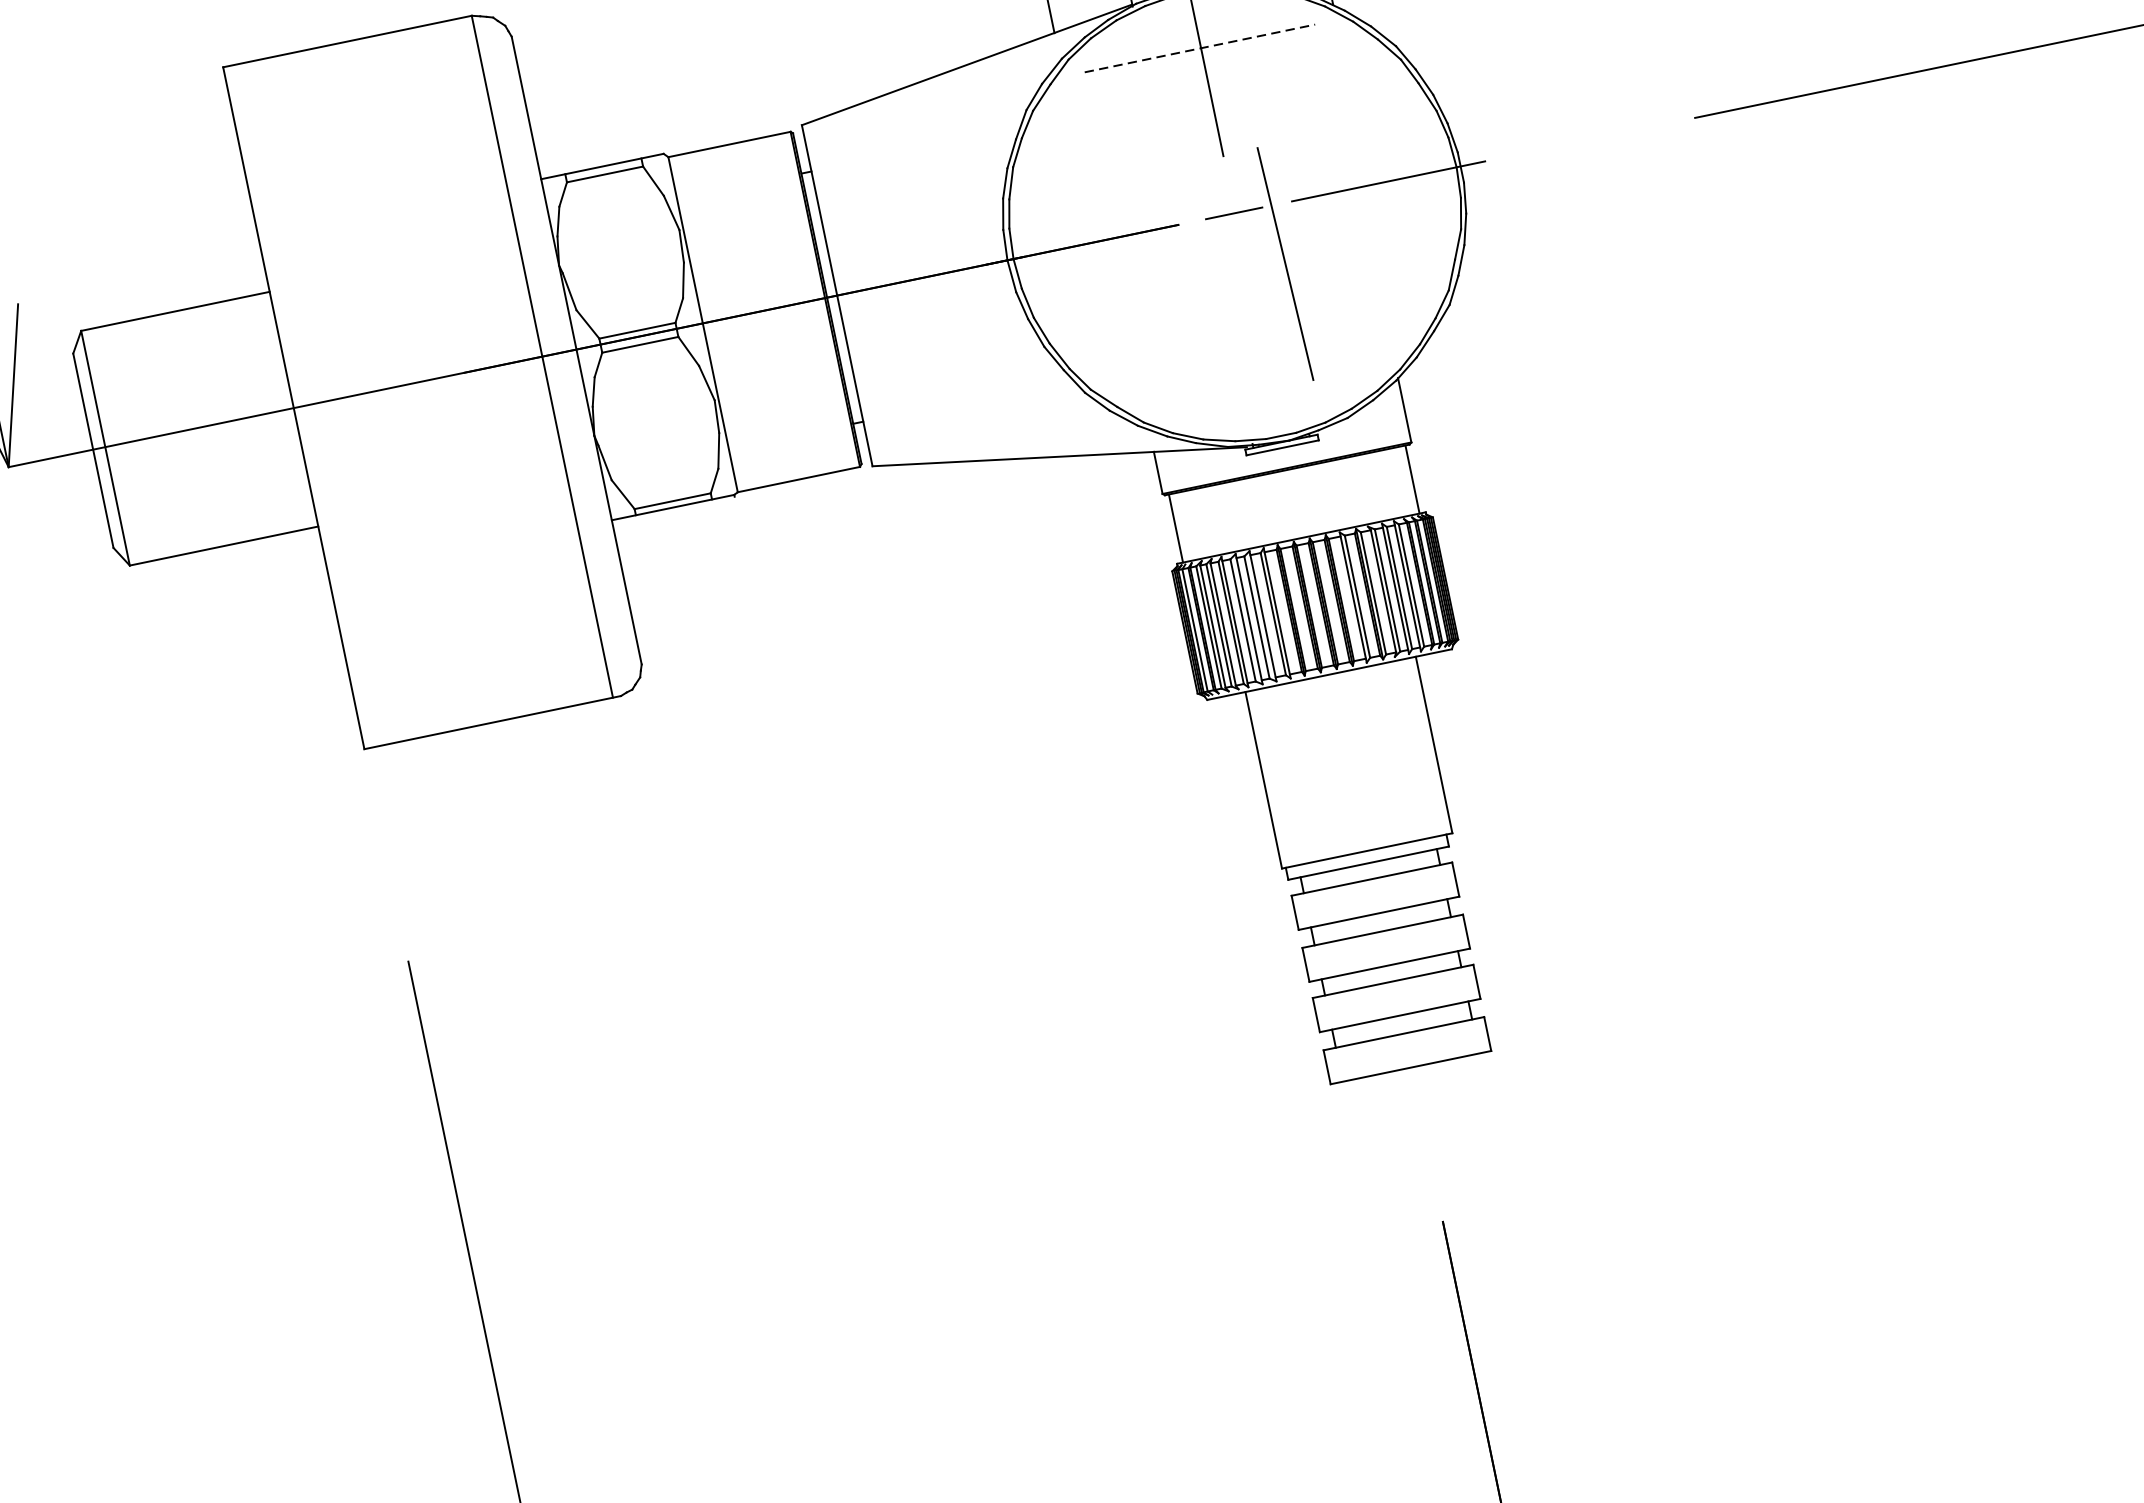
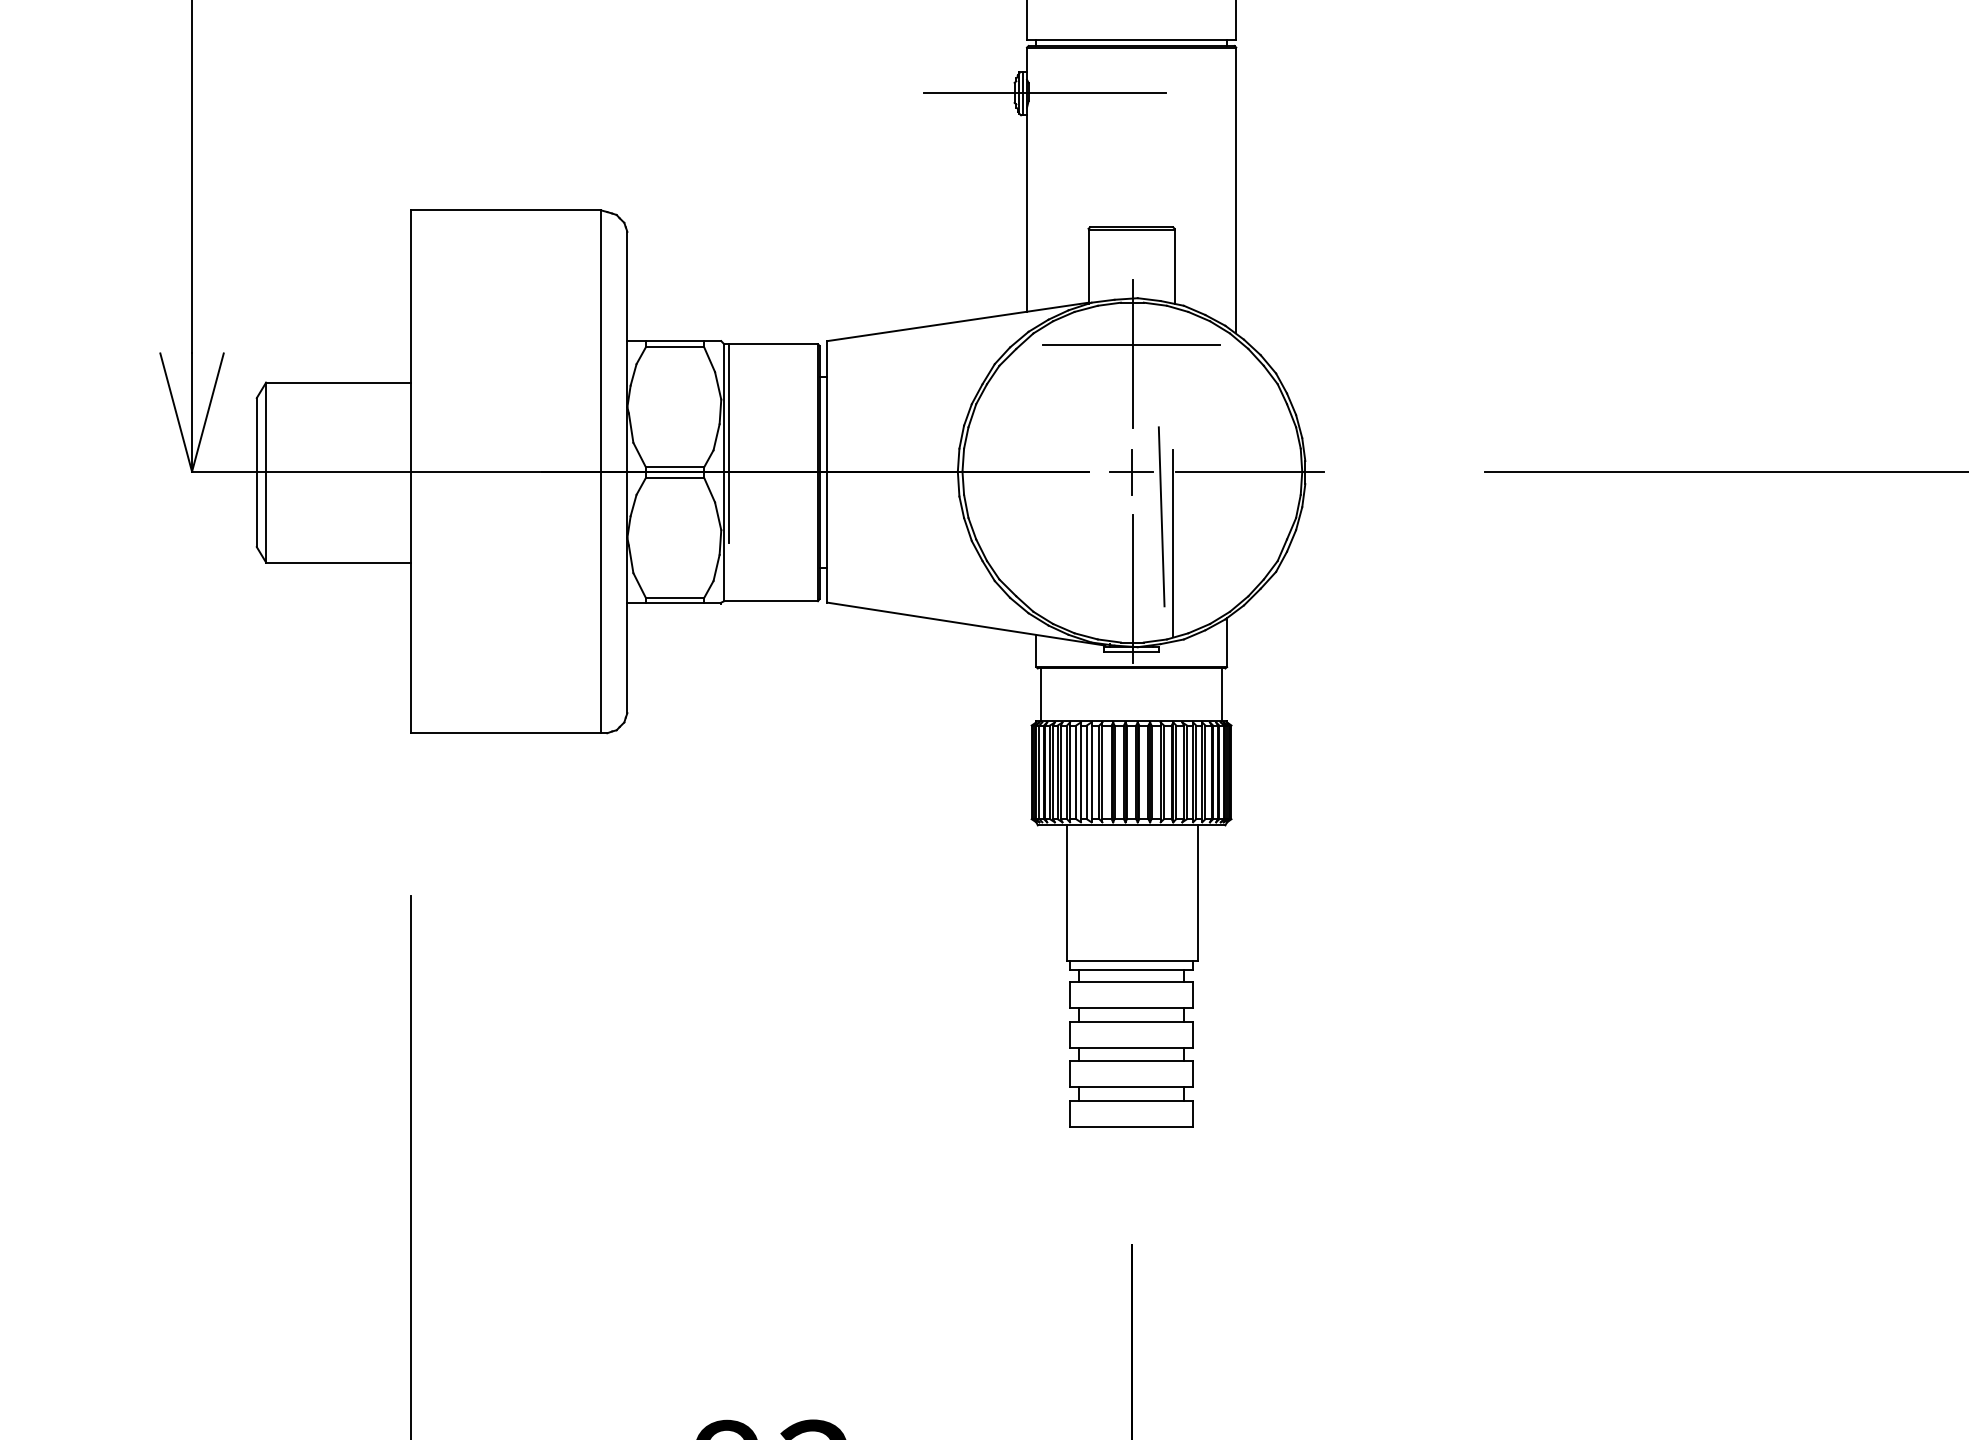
line: (1201, 48) -> (1132, 345), dashed -> solid
line: (1234, 214) -> (1131, 472), added
line: (702, 285) -> (729, 443), added
line: (1308, 295) -> (1173, 543), added
line: (1267, 366) -> (1132, 589), added

